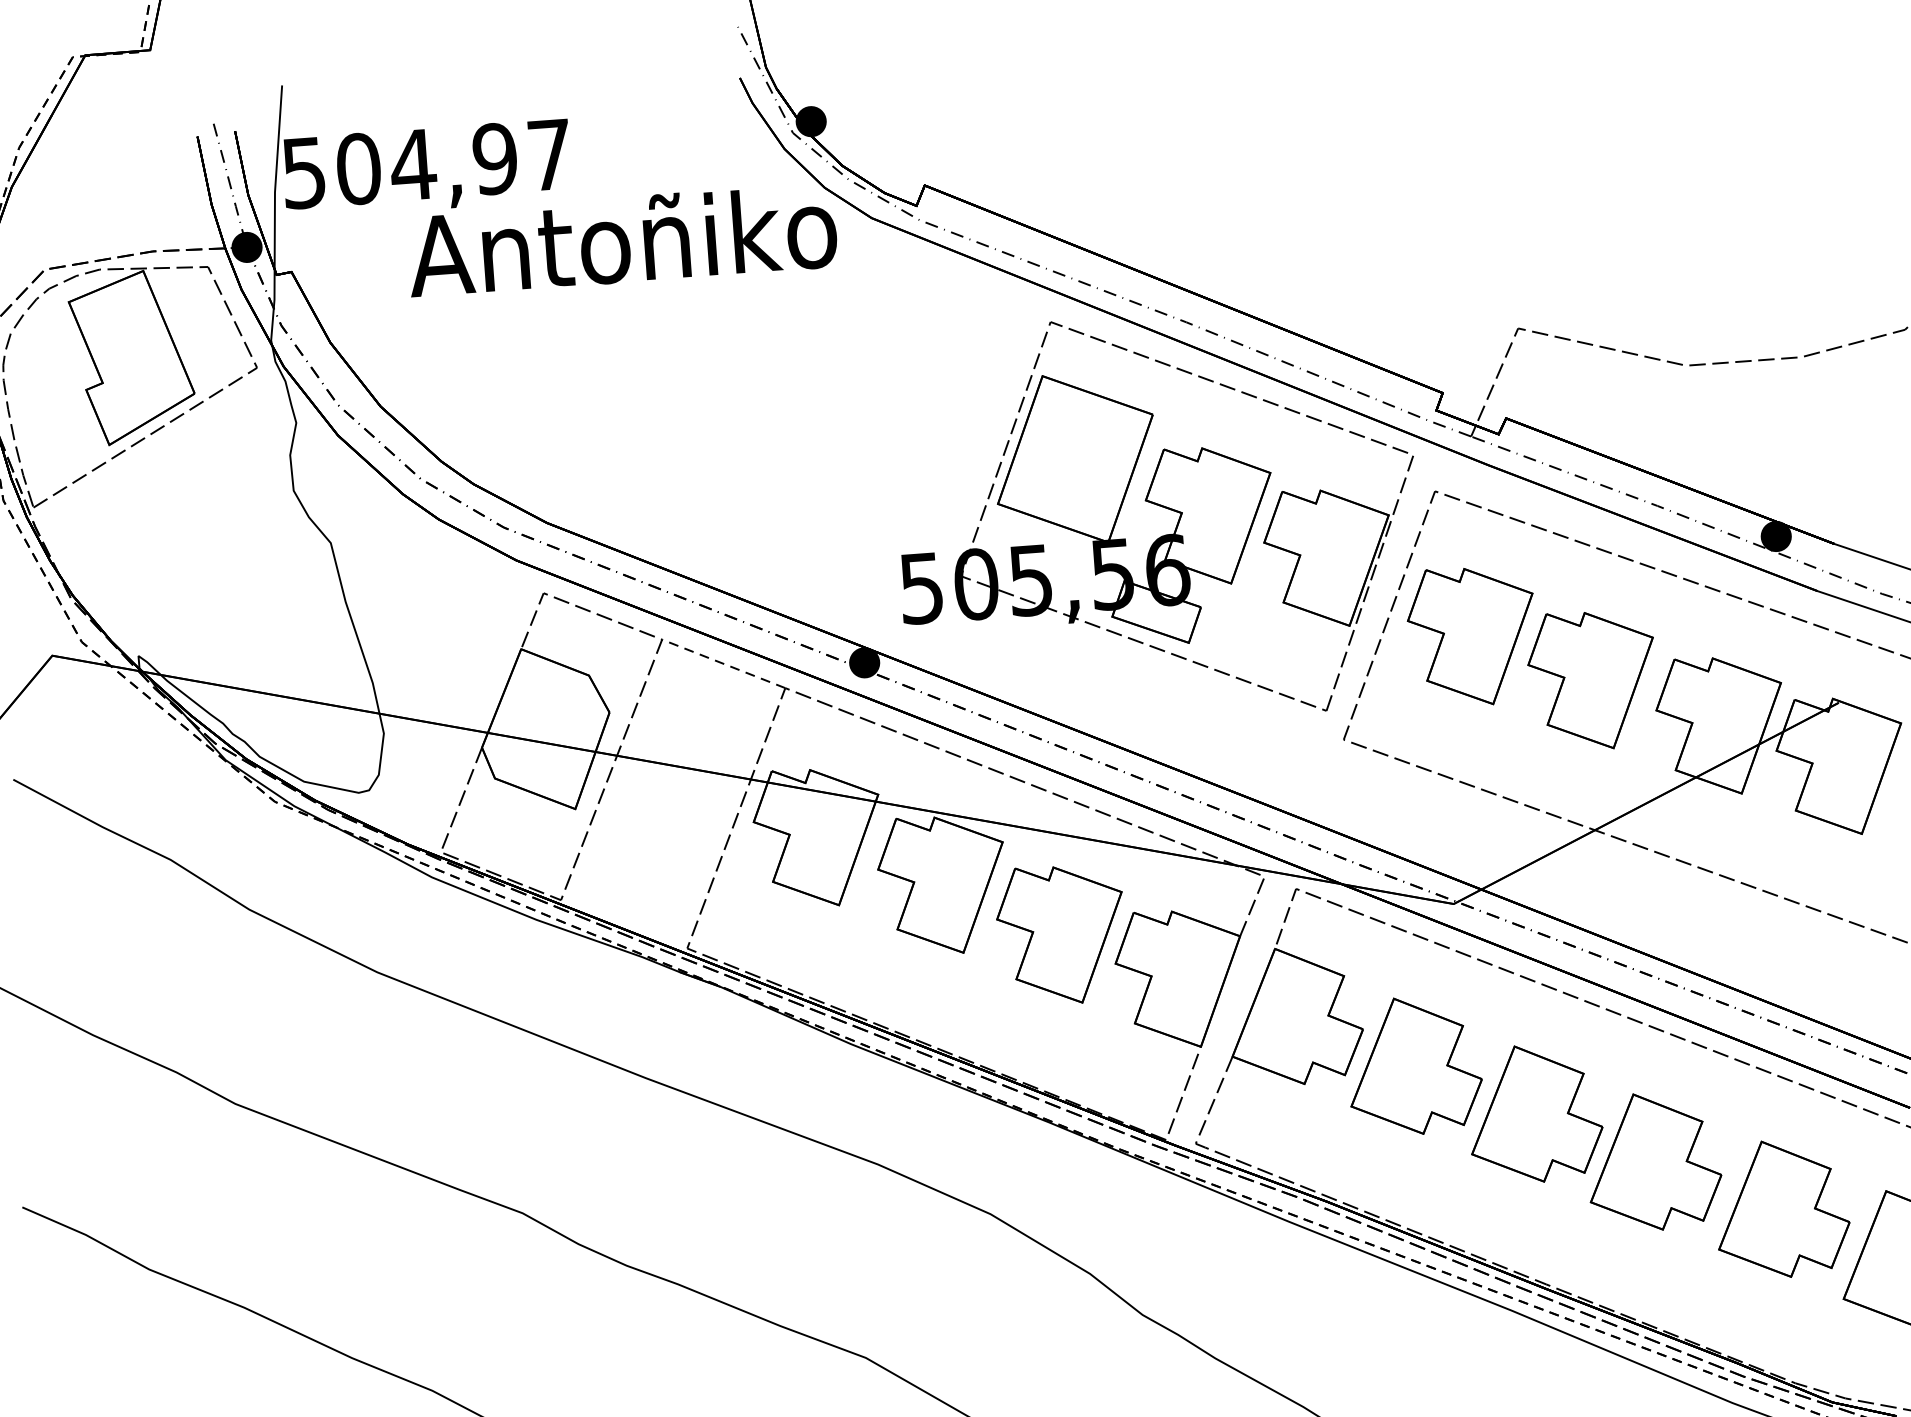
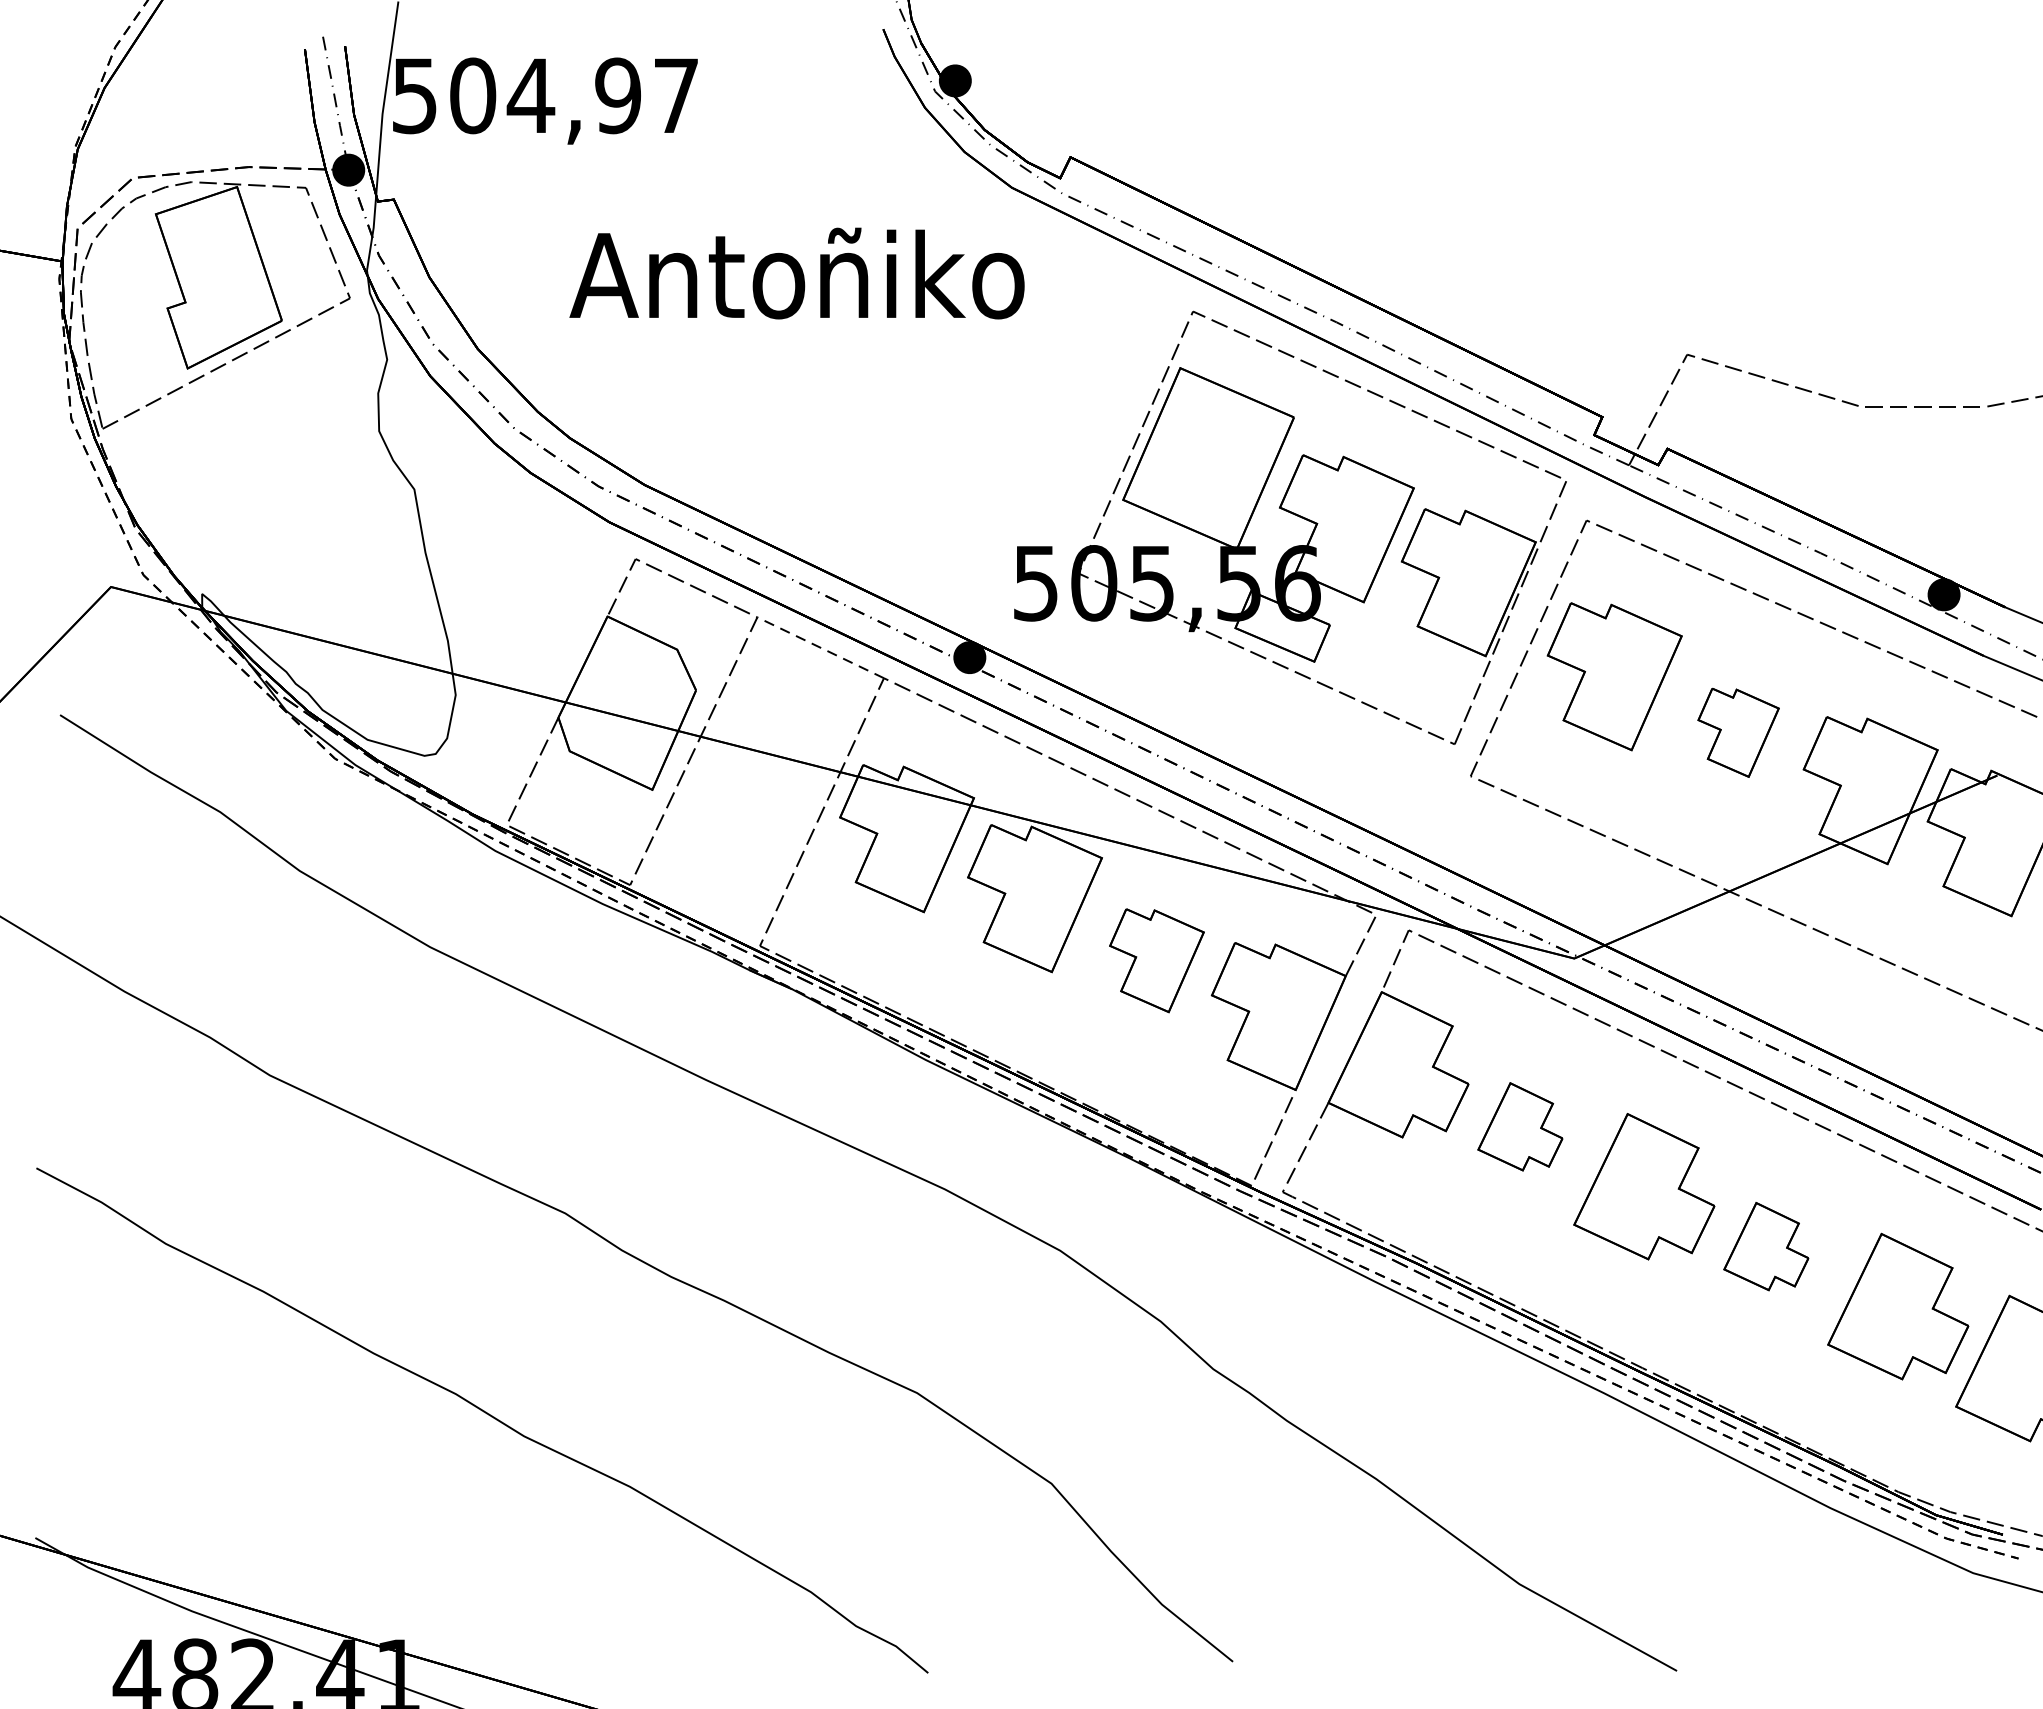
text: (621, 240) -> (796, 273), moved
part: (1592, 680) -> (1738, 732), size x0.6
part: (1061, 934) -> (1156, 960), size x0.7
part: (1414, 1065) -> (1520, 1126), size x0.6
part: (1654, 1161) -> (1766, 1246), size x0.6

